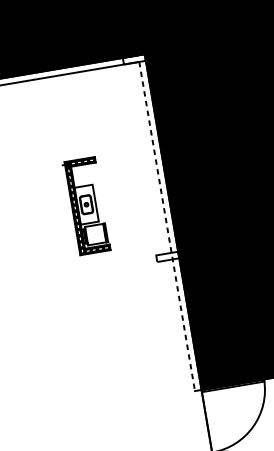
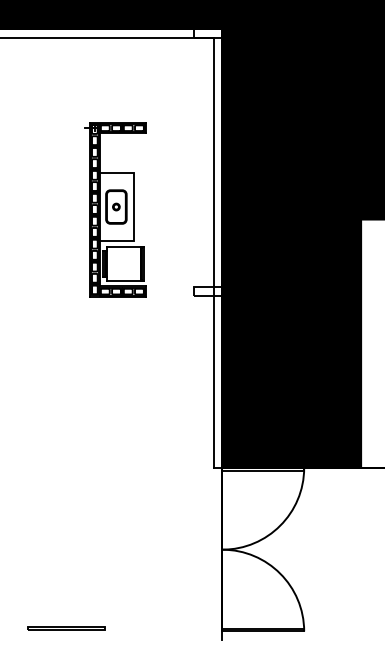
part: (86, 206) -> (115, 209), size x1.43
line: (166, 226) -> (213, 253), dashed -> solid

